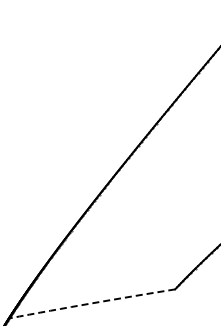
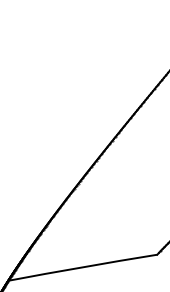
arc: (92, 303) -> (83, 267), dashed -> solid

